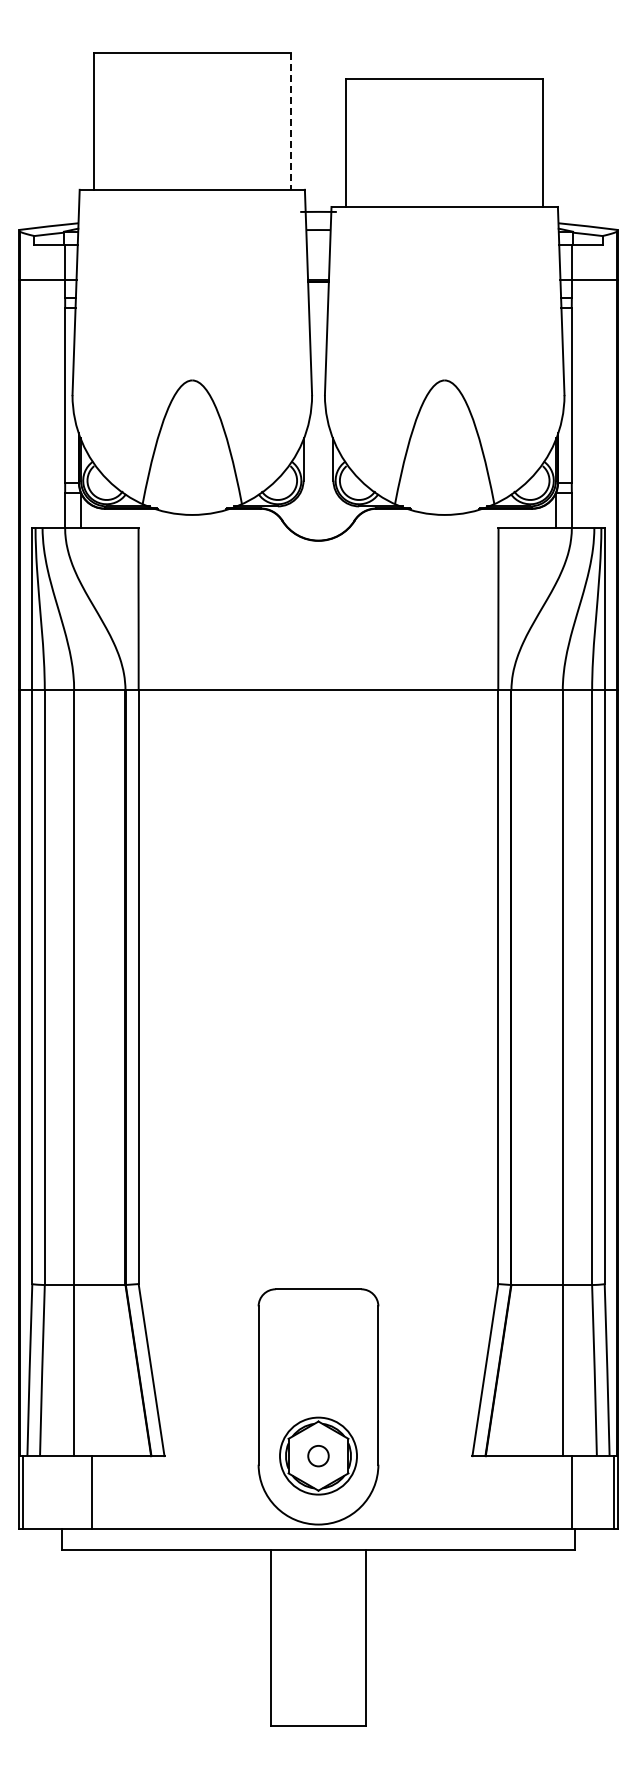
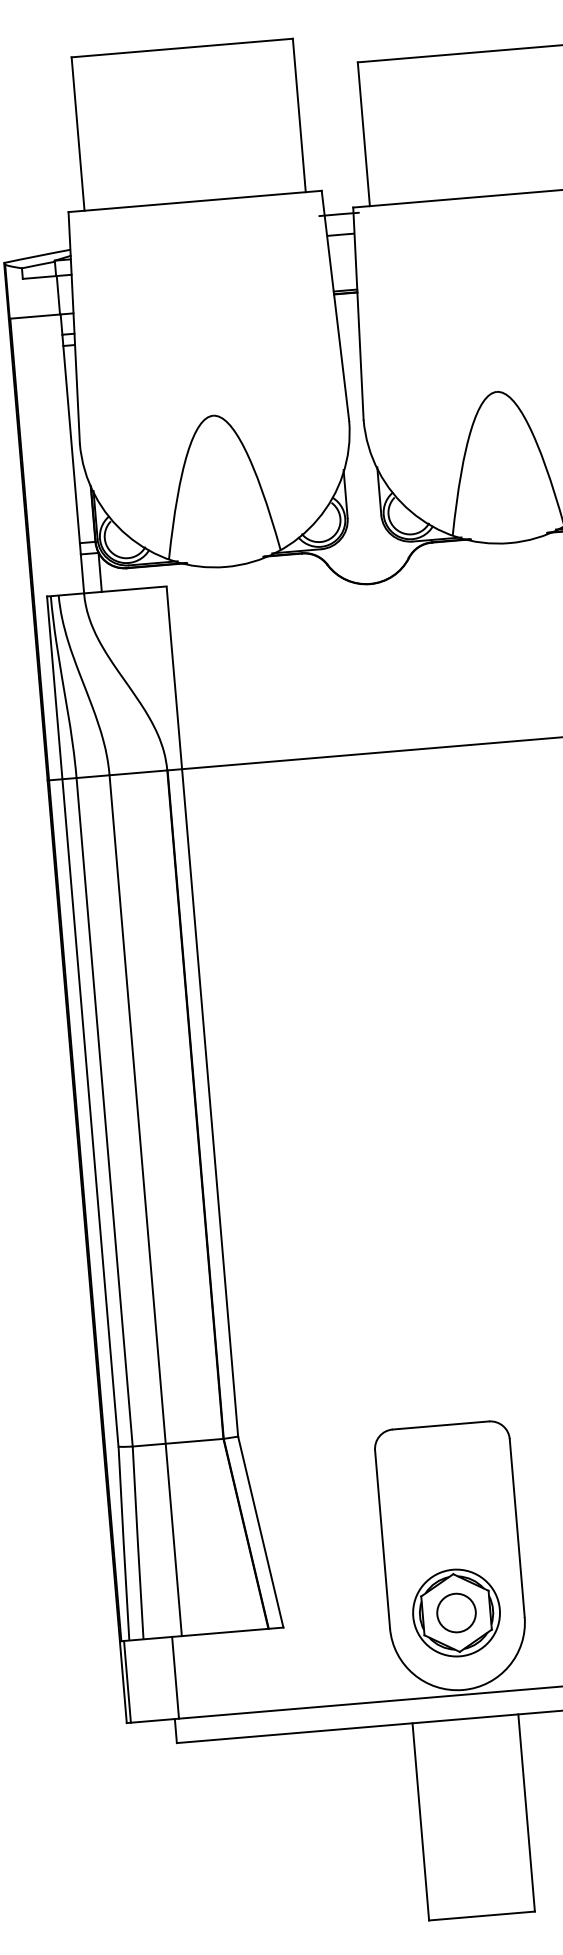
line: (290, 122) -> (299, 116), dashed -> solid
circle: (318, 1456) -> (456, 1613), size x1.67
line: (91, 1492) -> (175, 1677), moved

